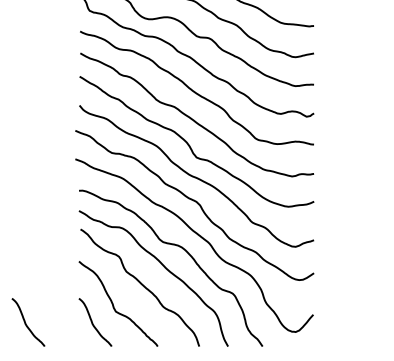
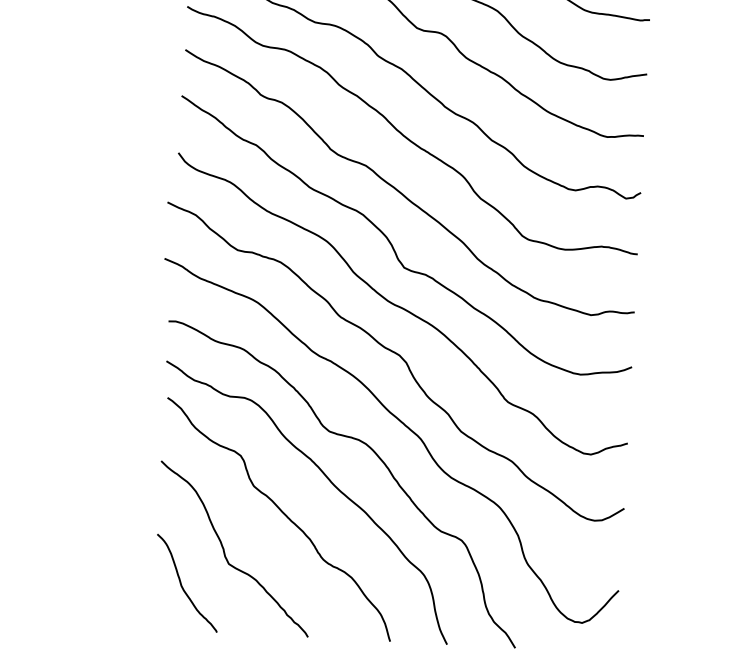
curve: (26, 323) -> (51, 578), removed

